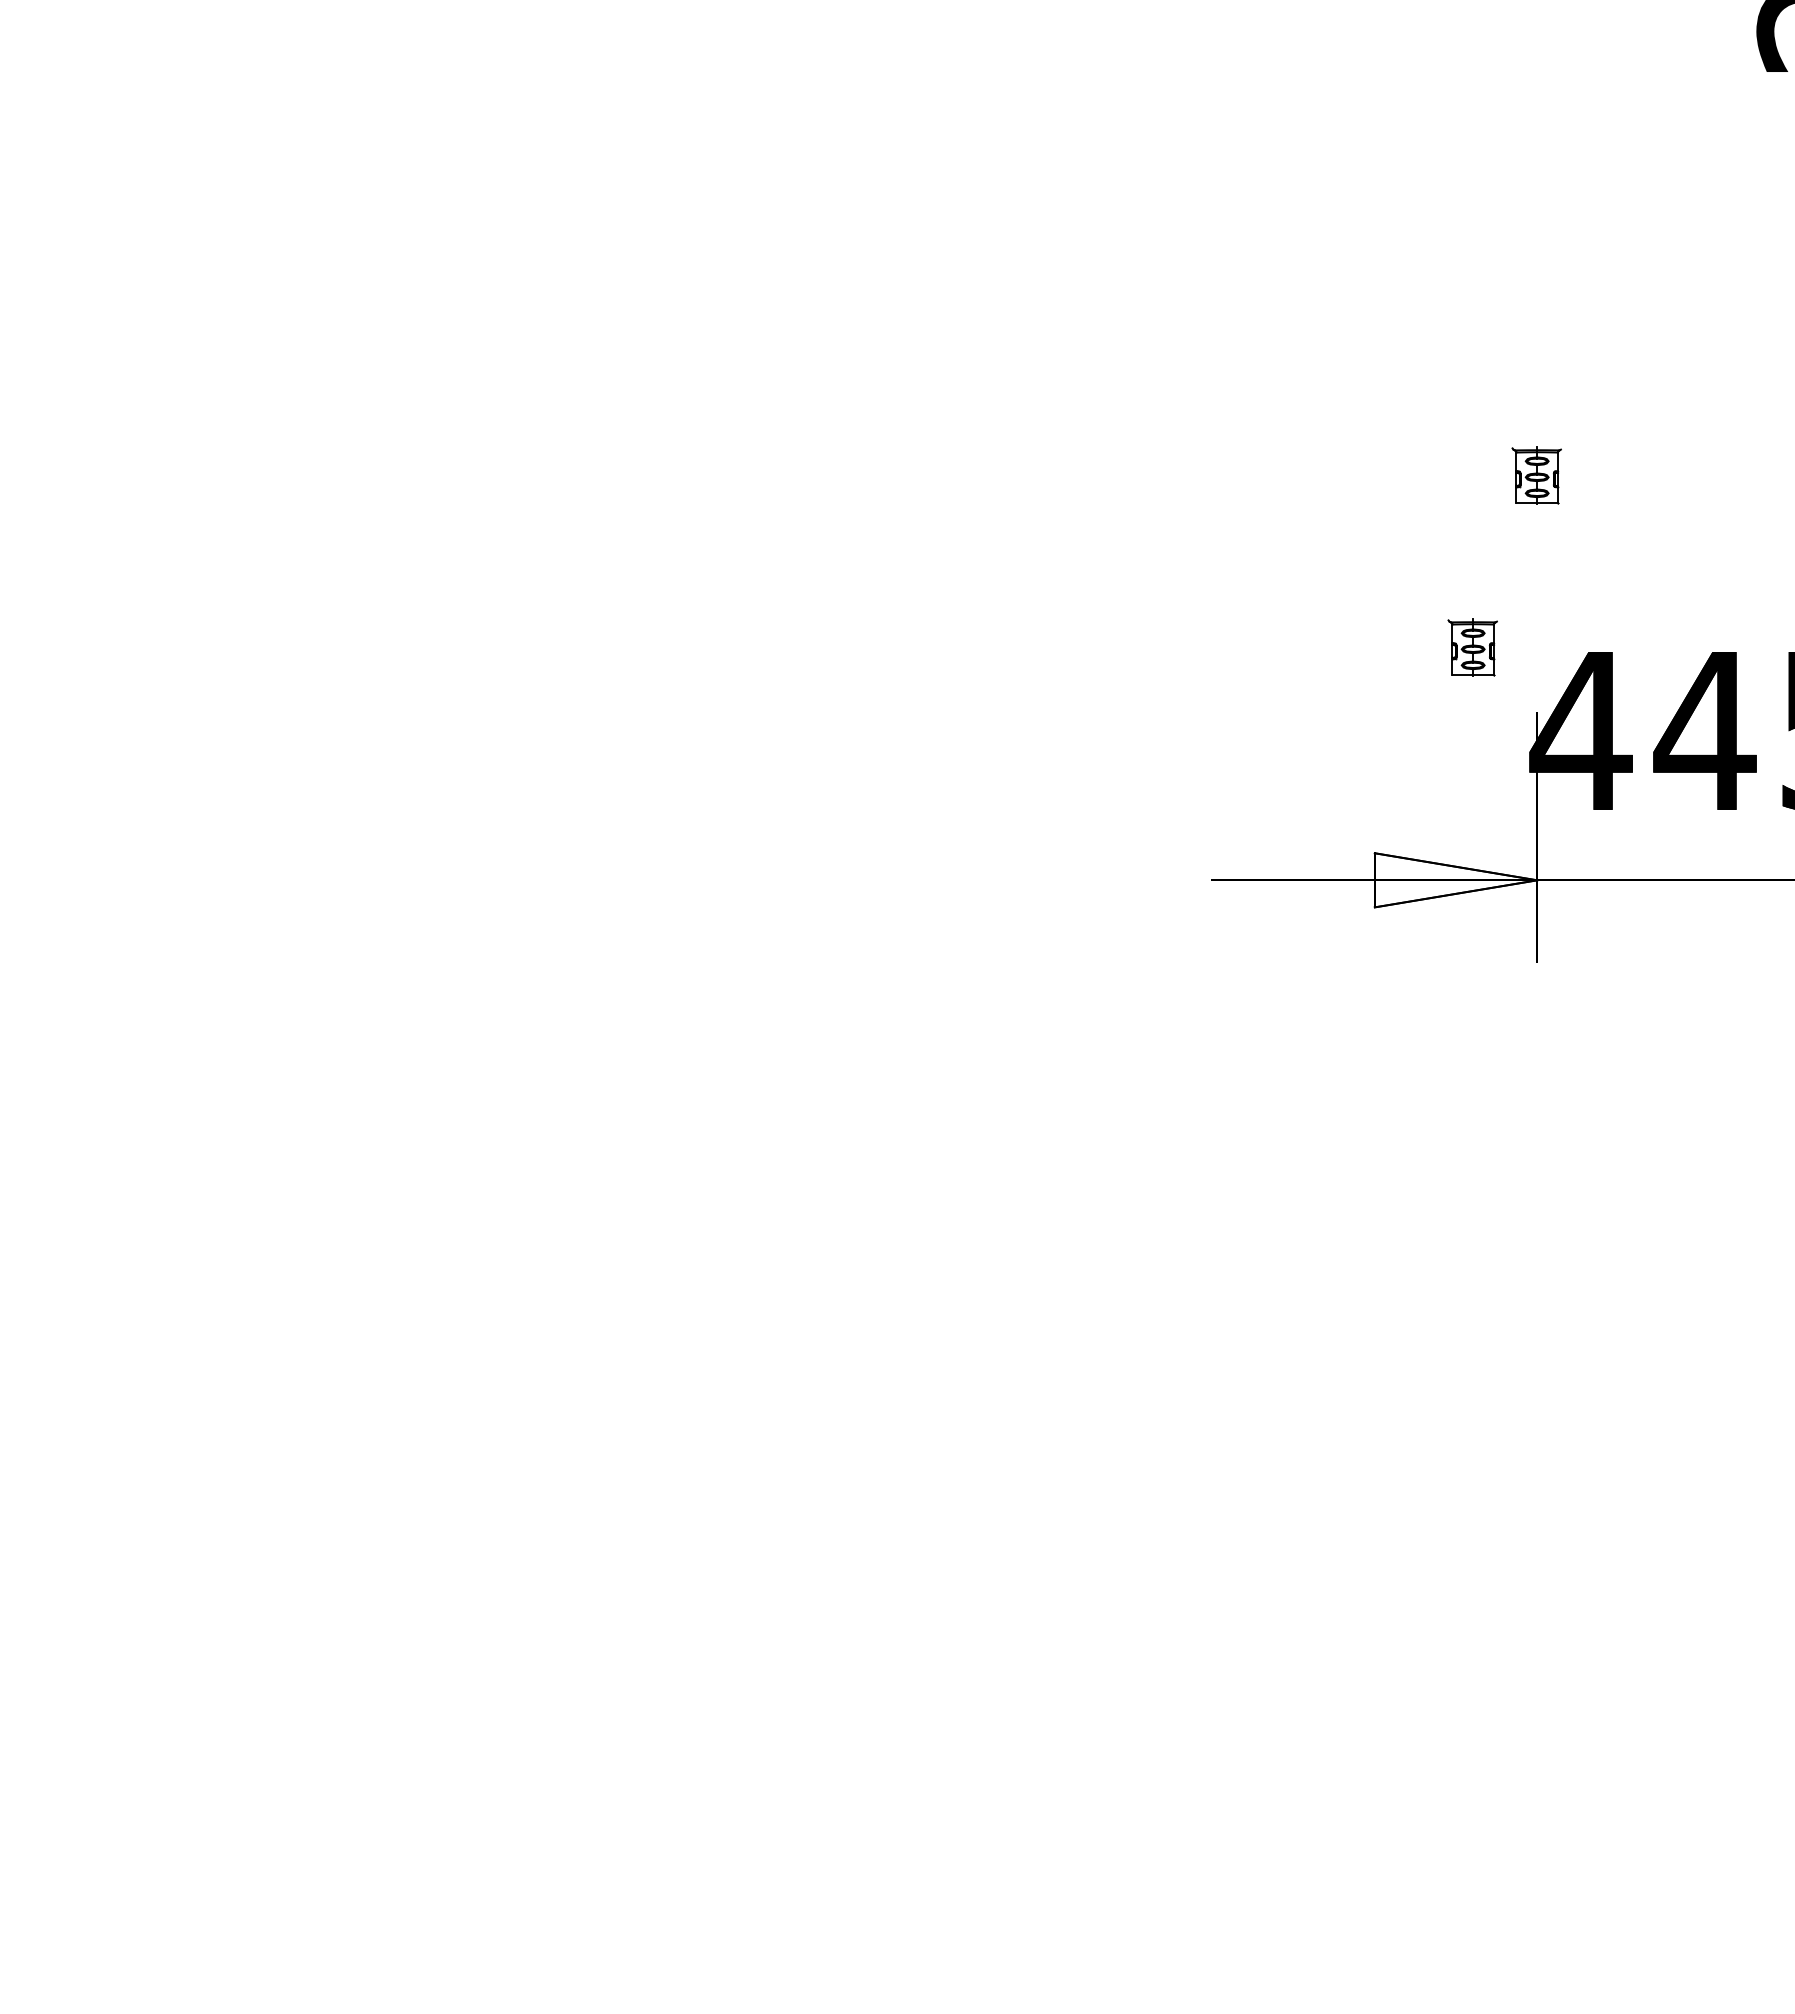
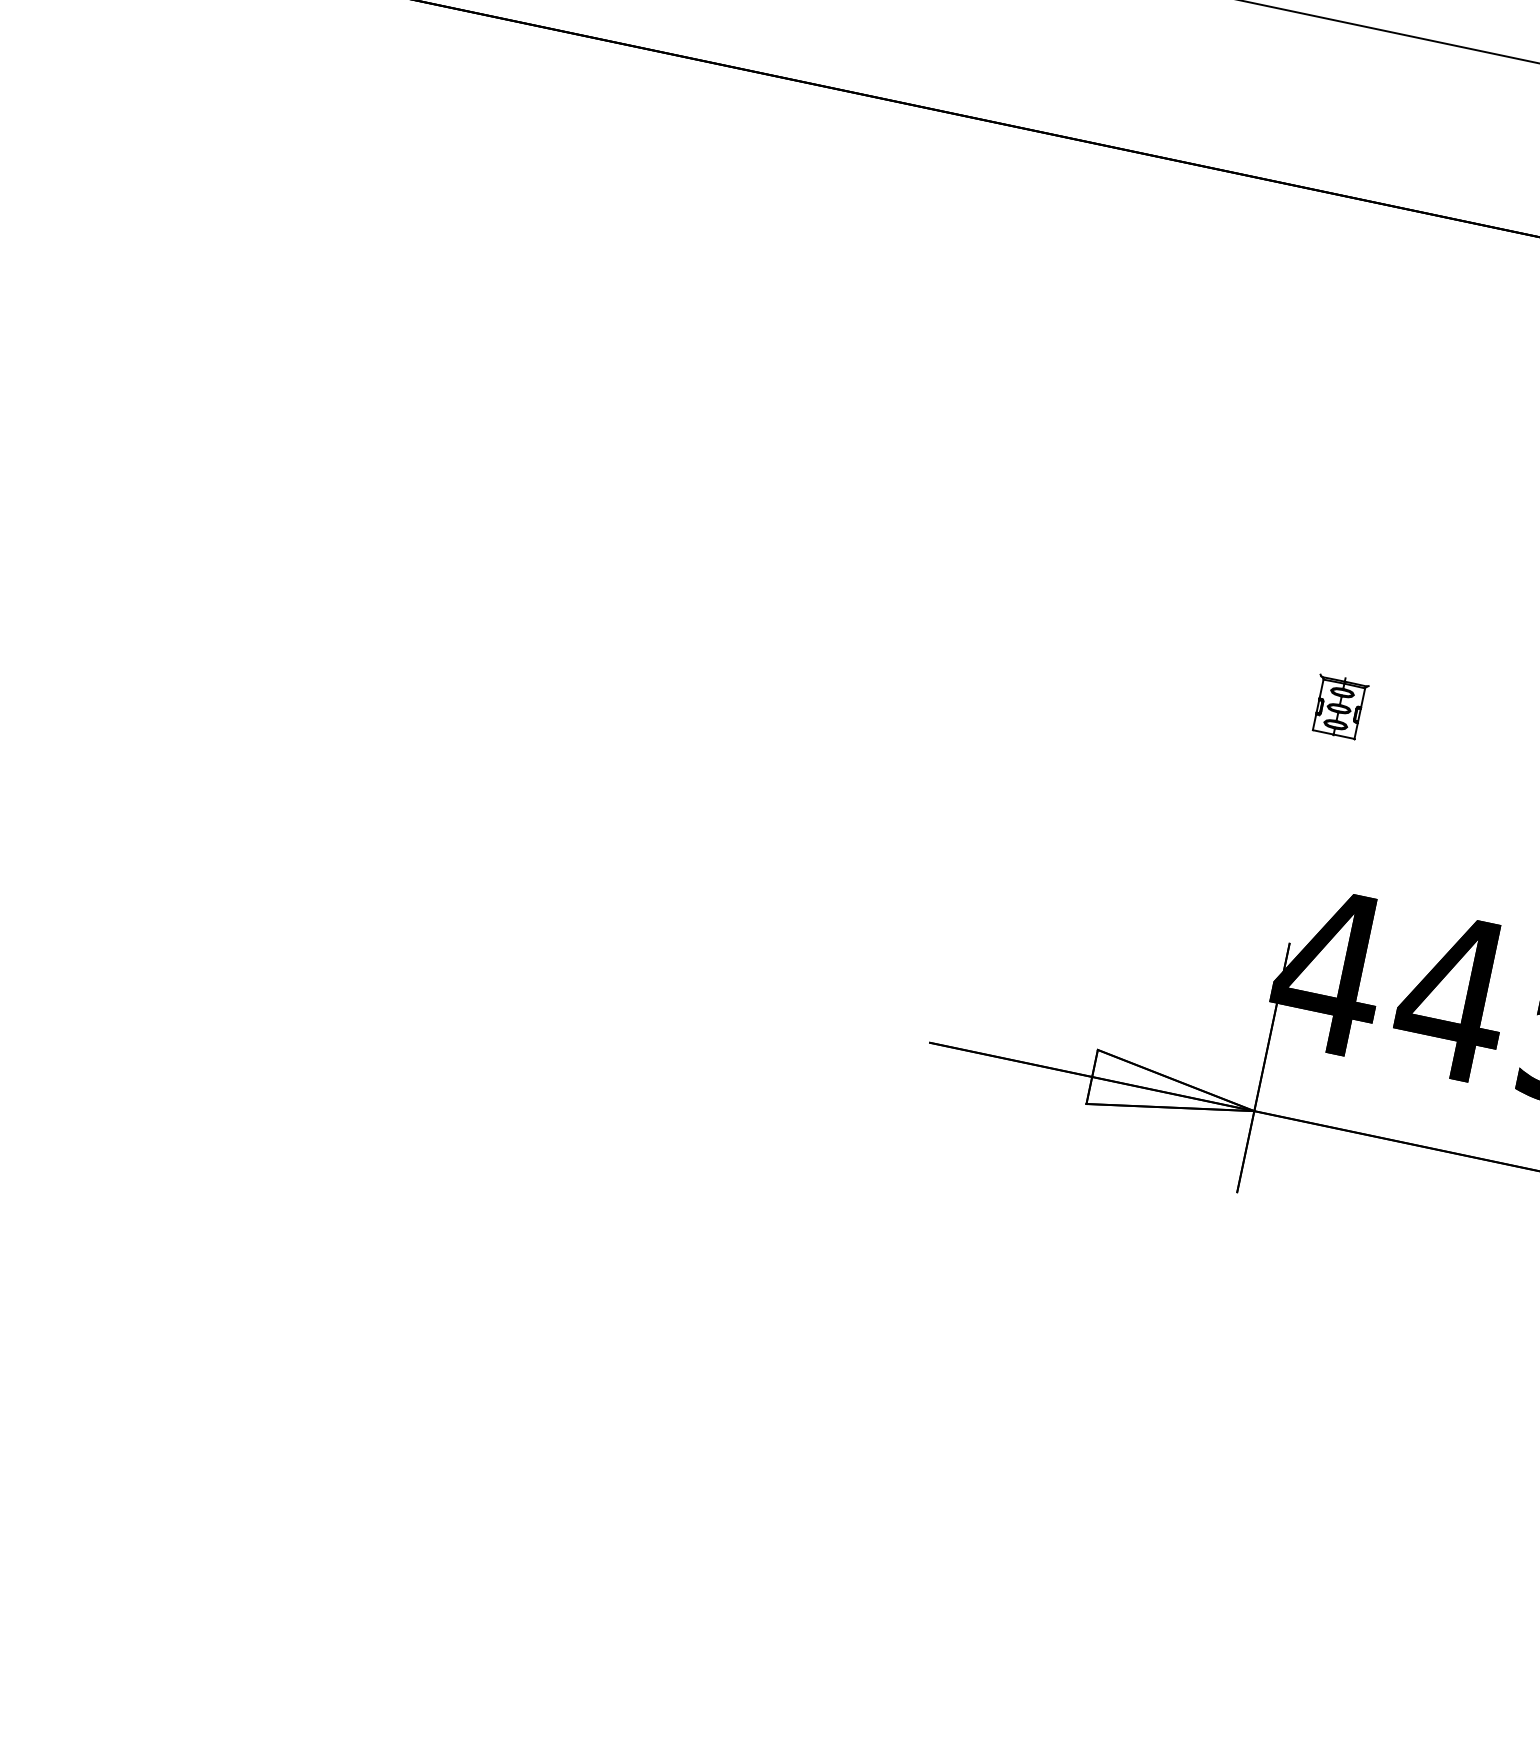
part: (1472, 647) -> (1238, 865), removed

